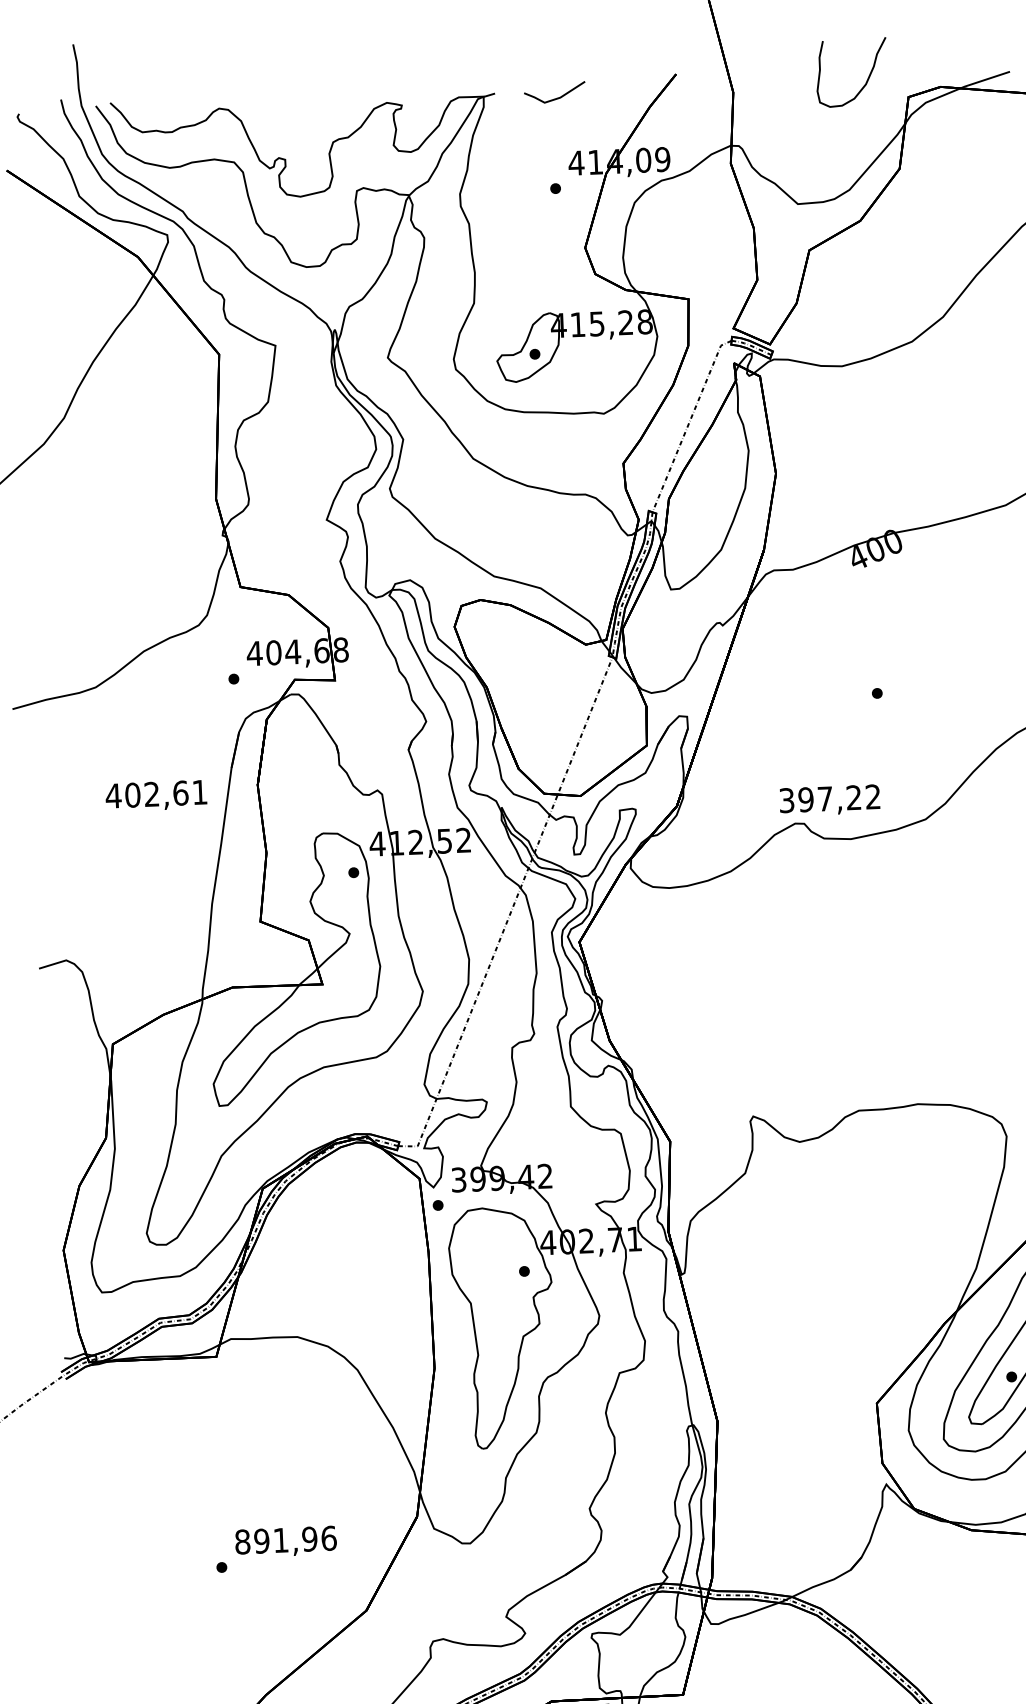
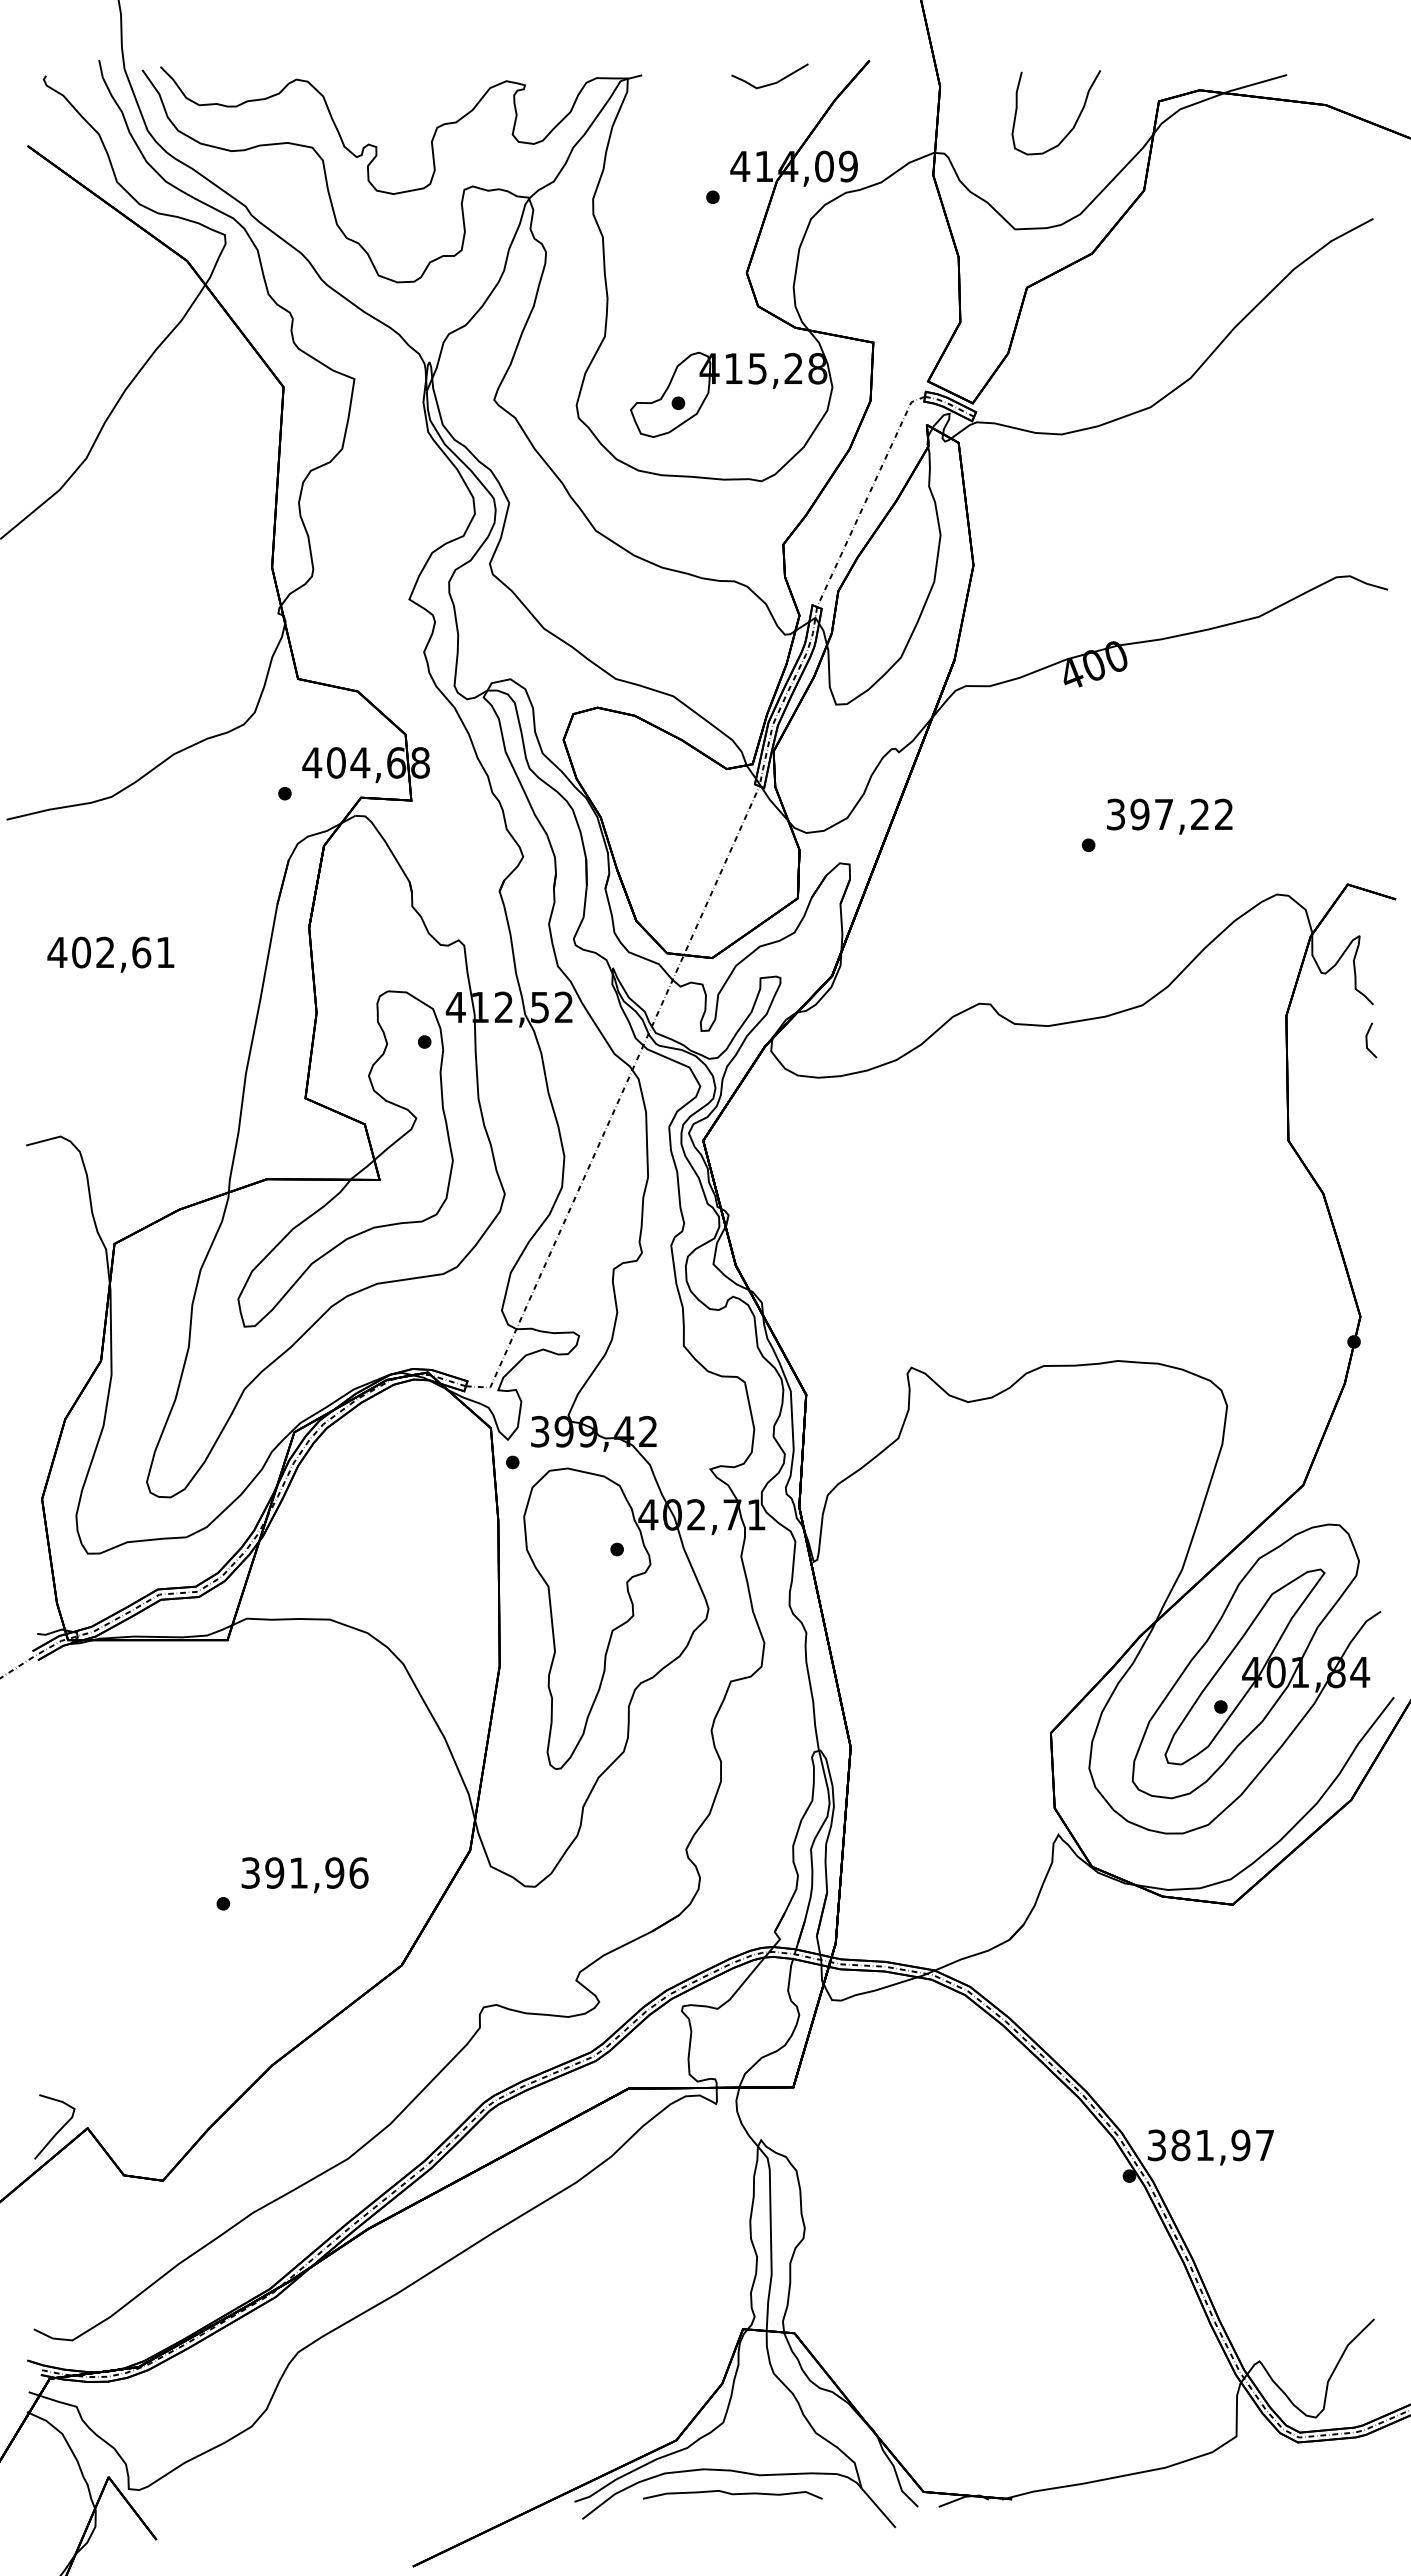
curve: (867, 78) -> (1075, 121), moved
line: (554, 98) -> (769, 83), moved
text: (156, 795) -> (110, 954), moved
text: (829, 800) -> (1169, 816), moved
text: (242, 1541) -> (250, 1872), 891,96 -> 391,96

